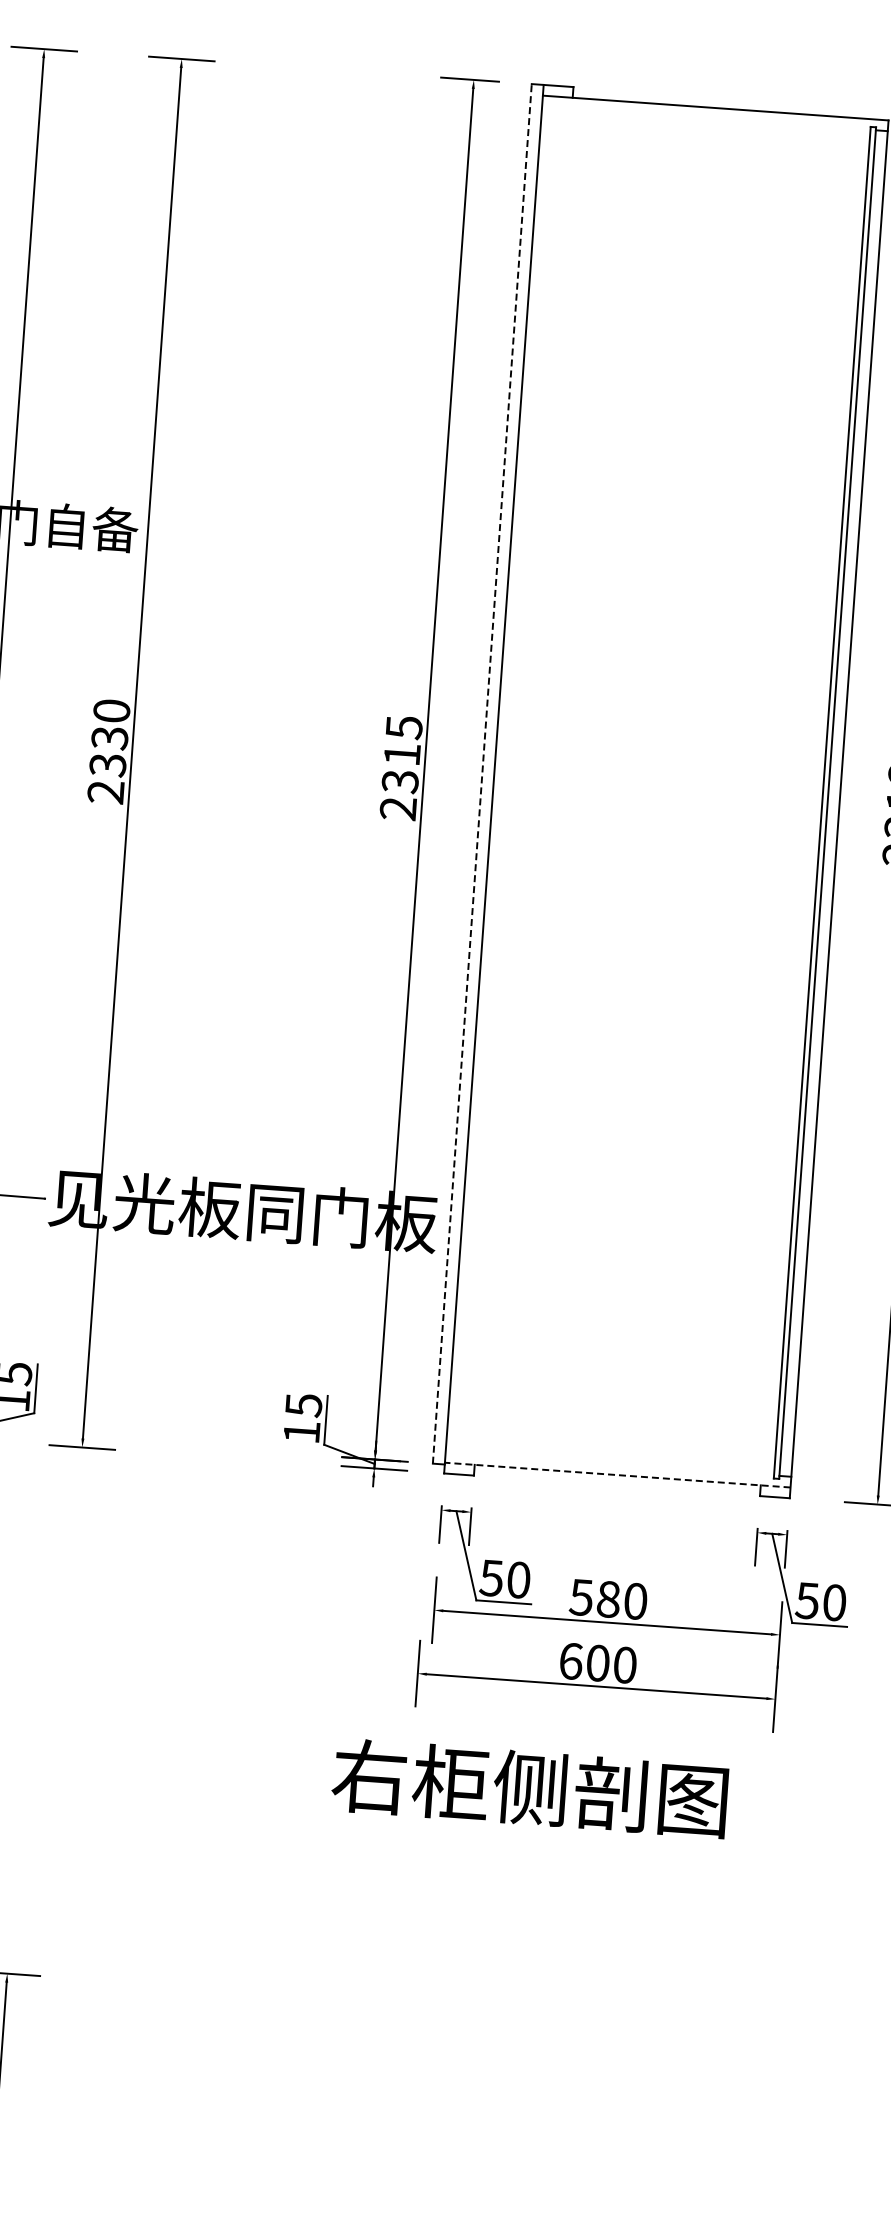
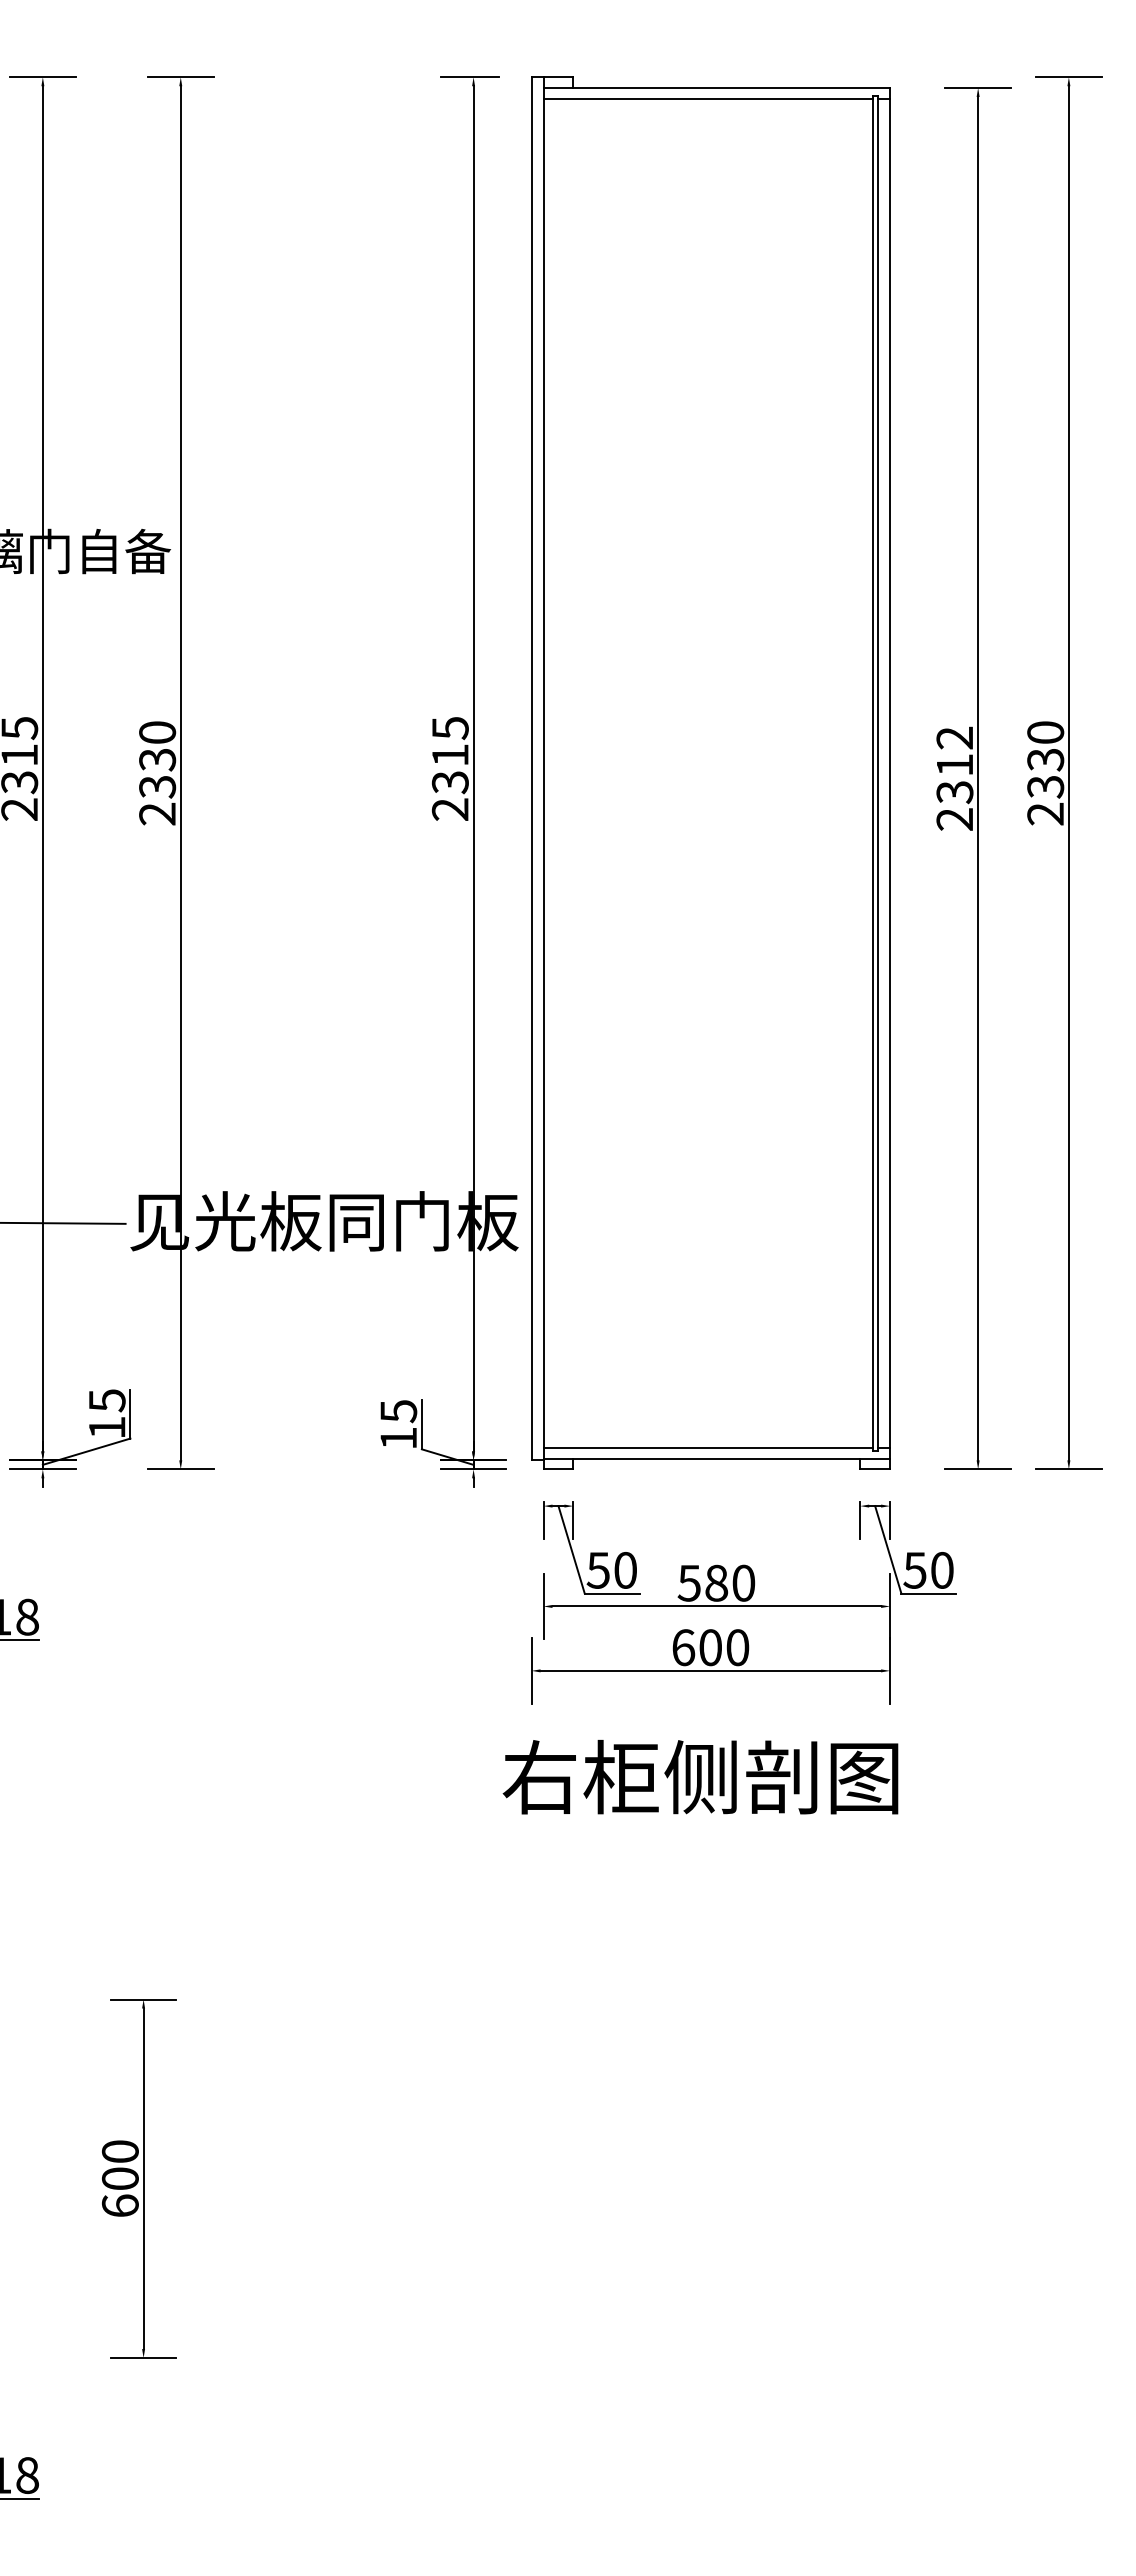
line: (705, 117) -> (707, 98), added
line: (482, 773) -> (531, 768), dashed -> solid
line: (609, 1463) -> (707, 1447), added
line: (617, 1474) -> (716, 1458), dashed -> solid
text: (529, 1788) -> (700, 1777), moved

